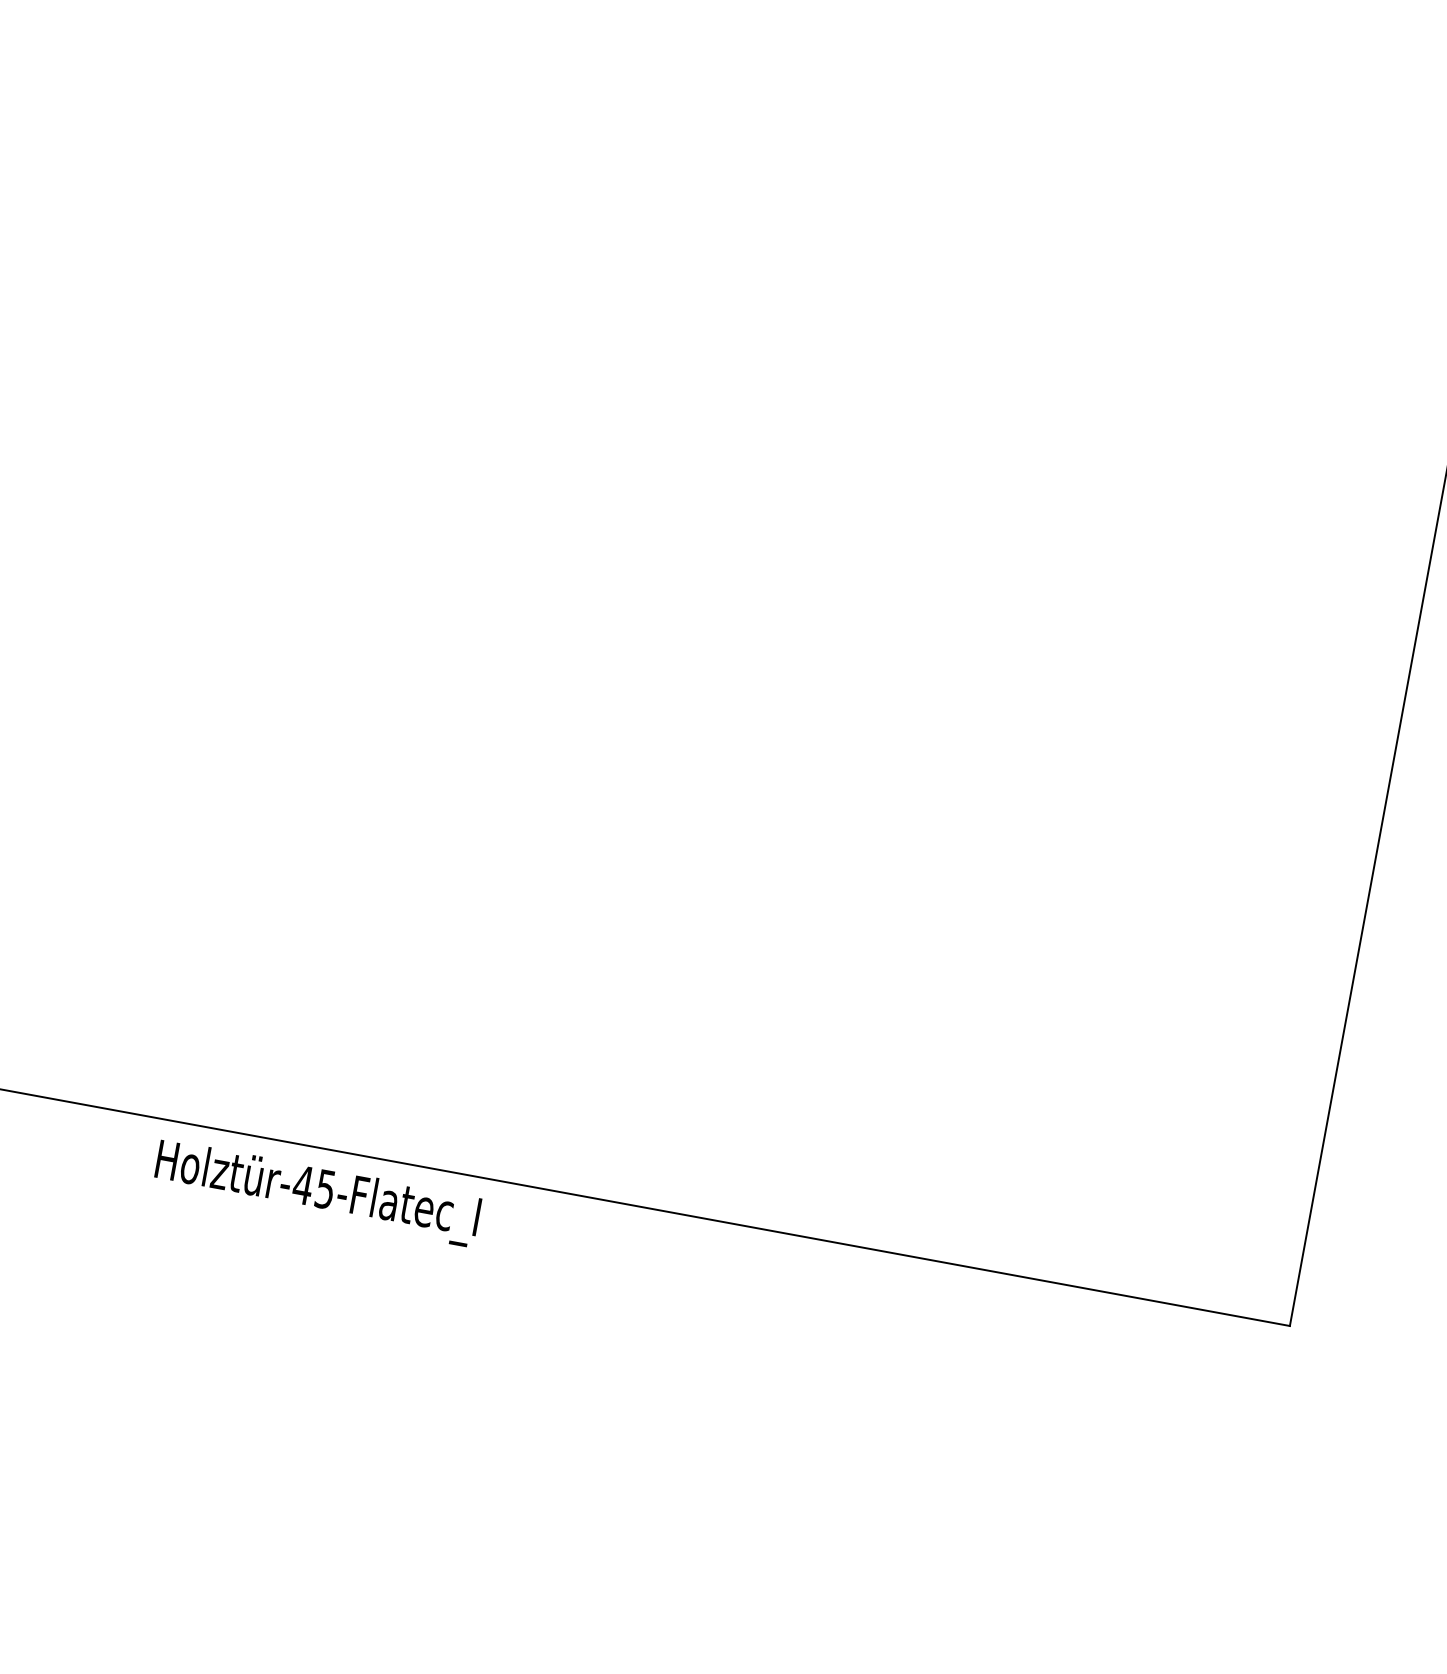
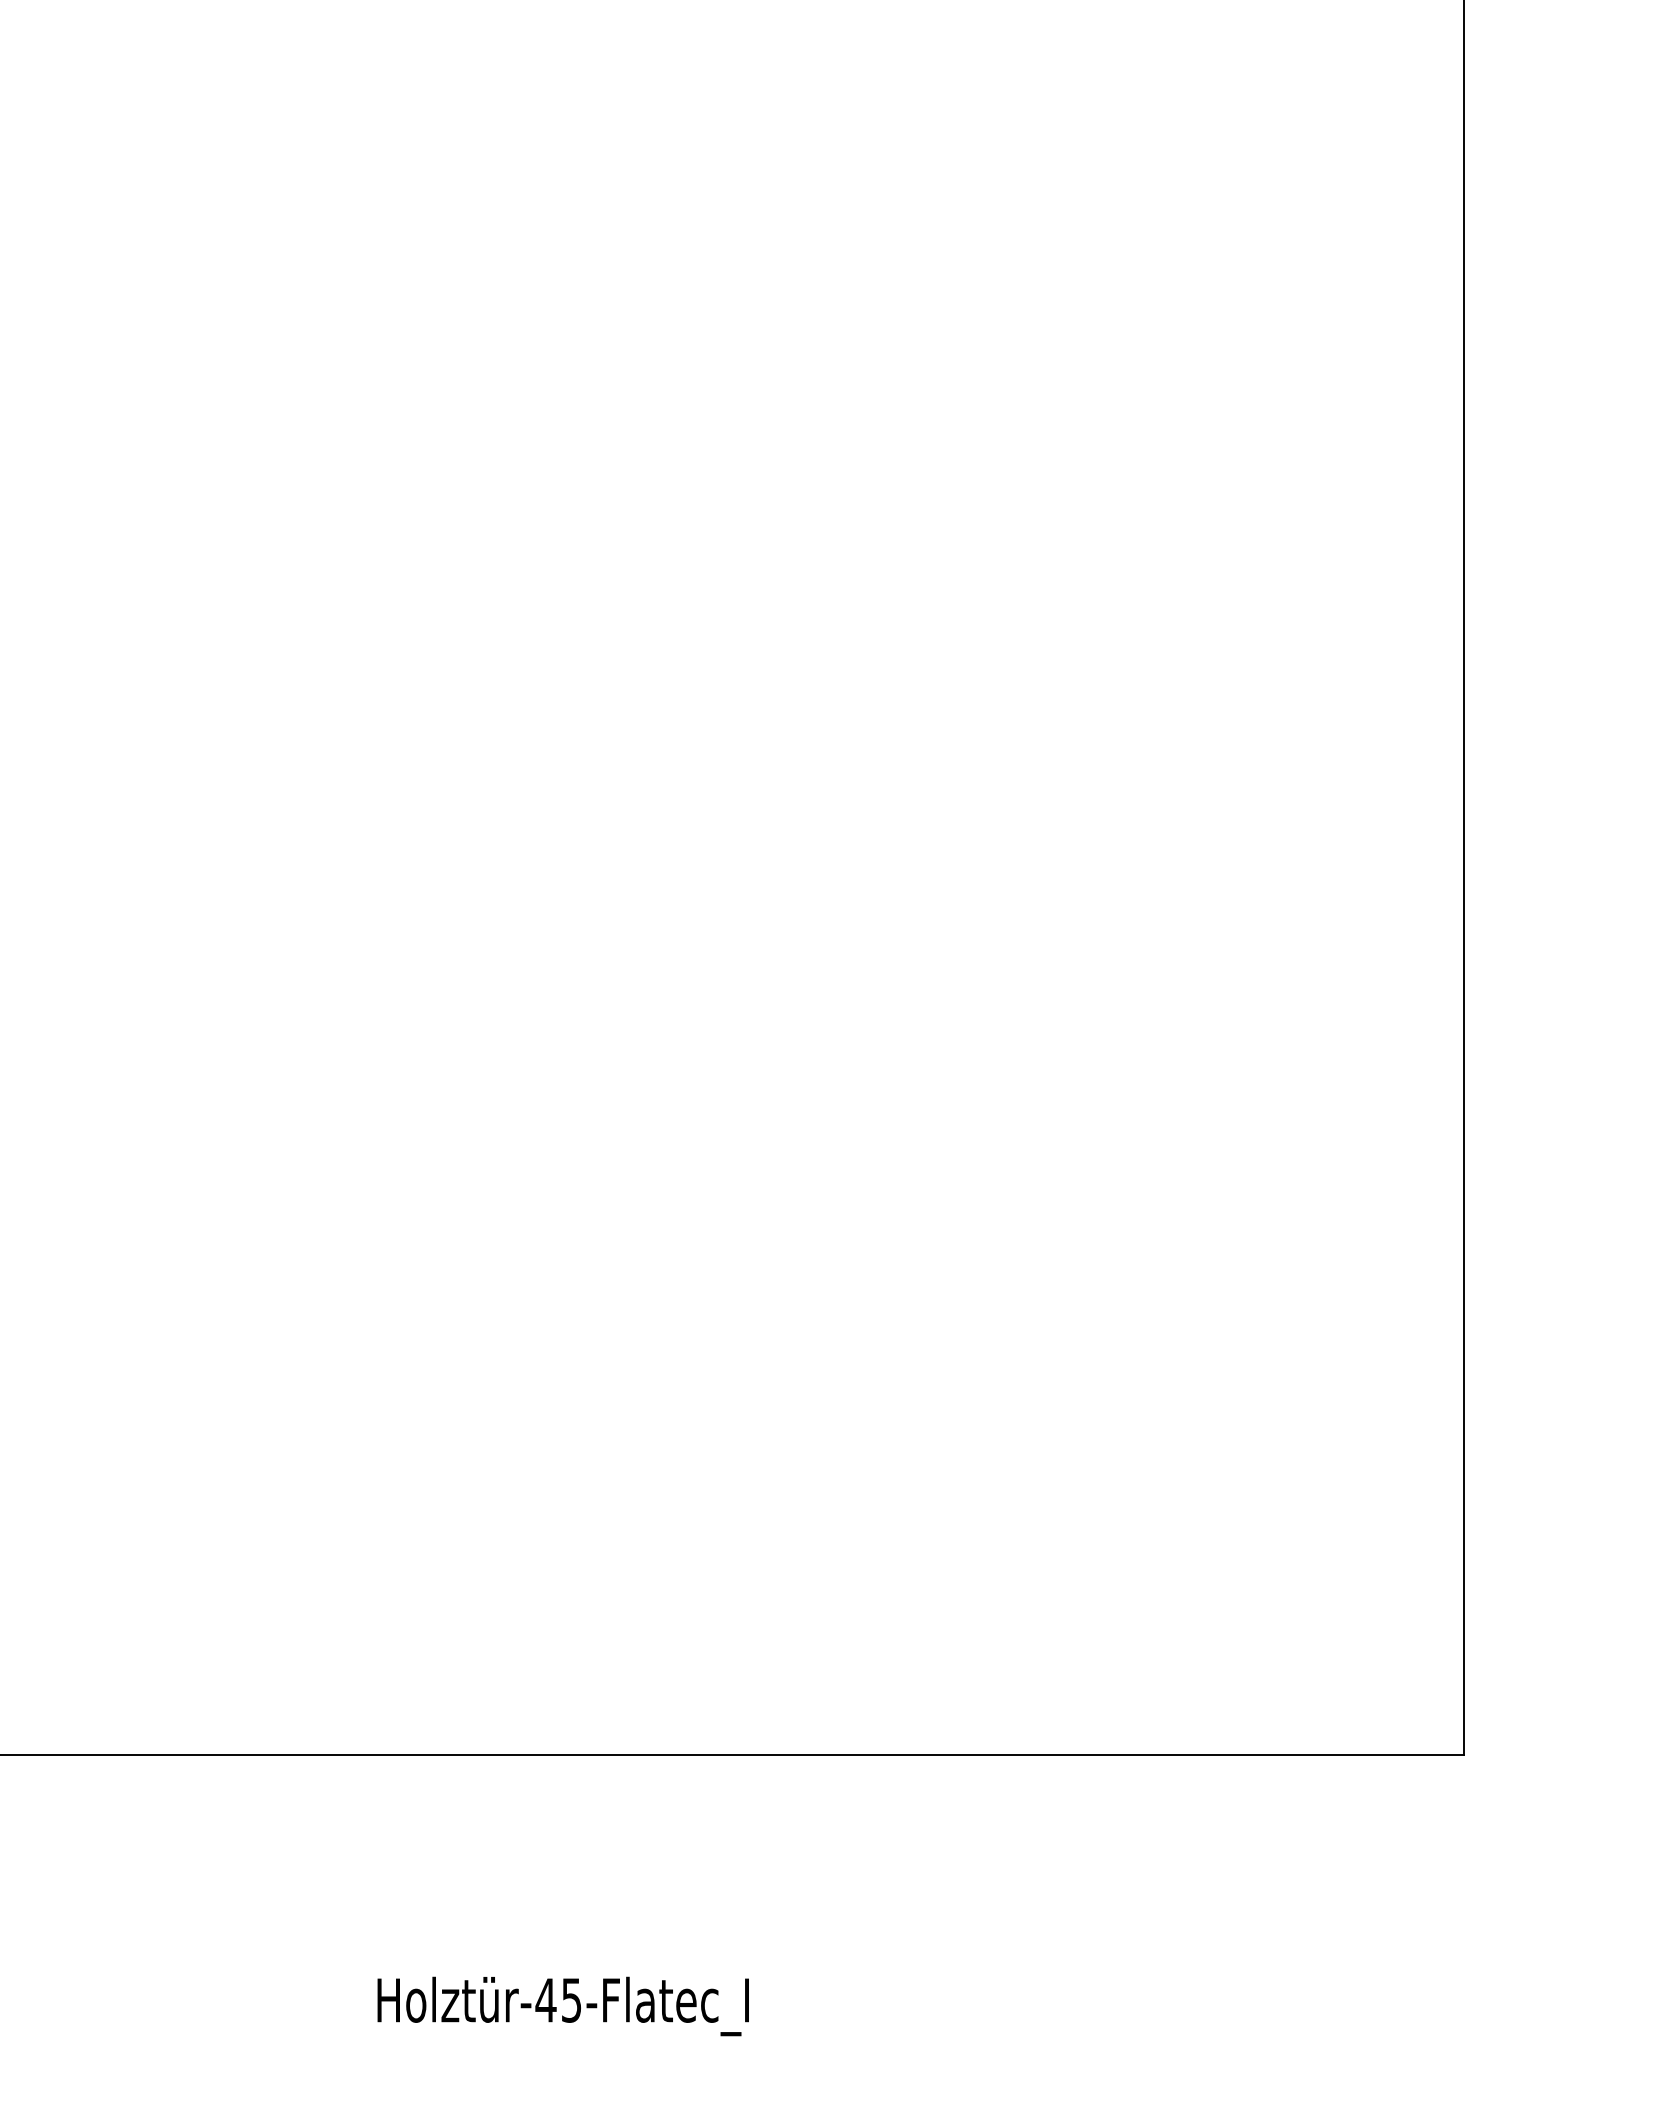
text: (316, 1193) -> (562, 2006), moved

